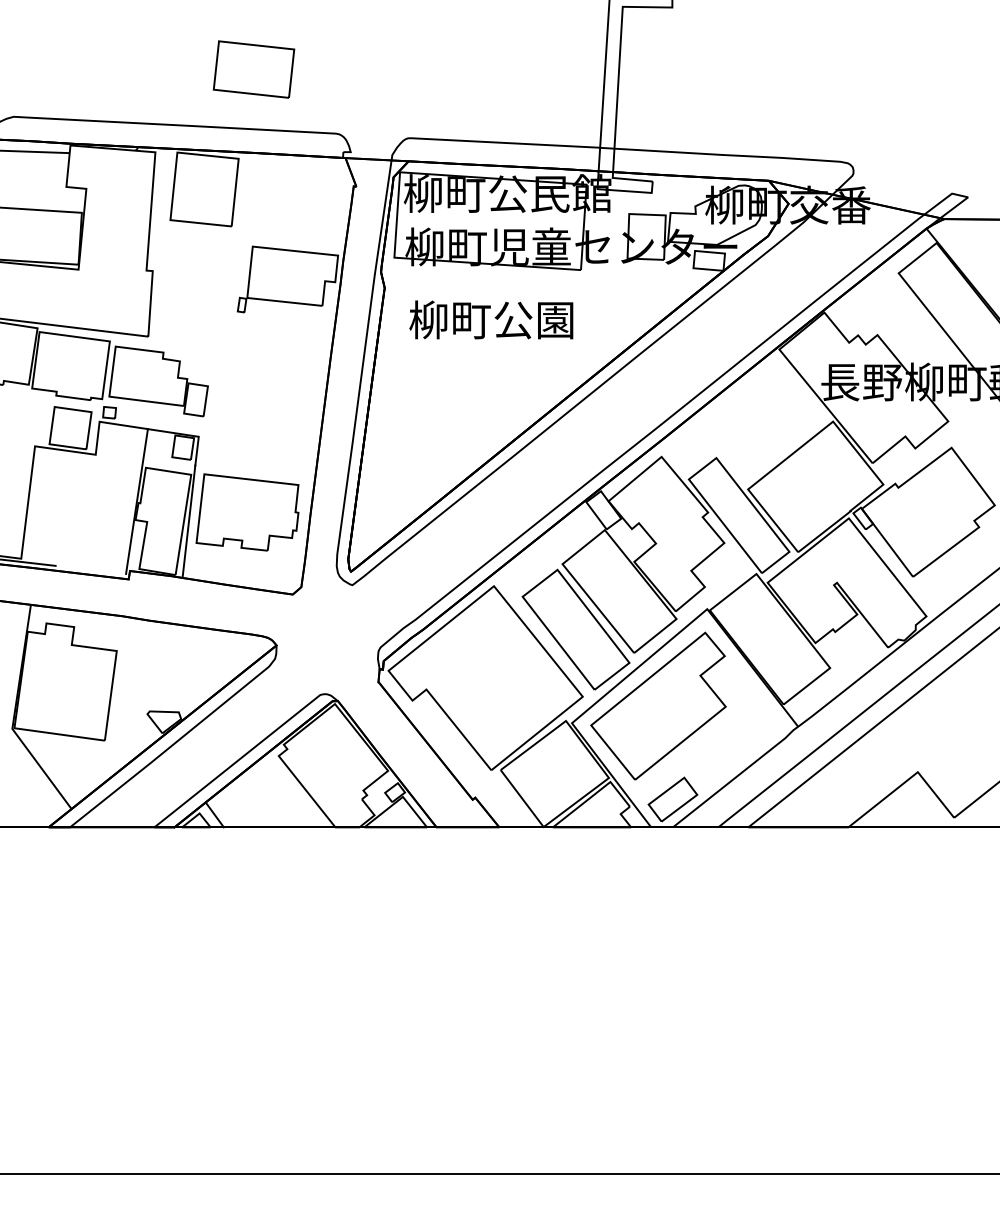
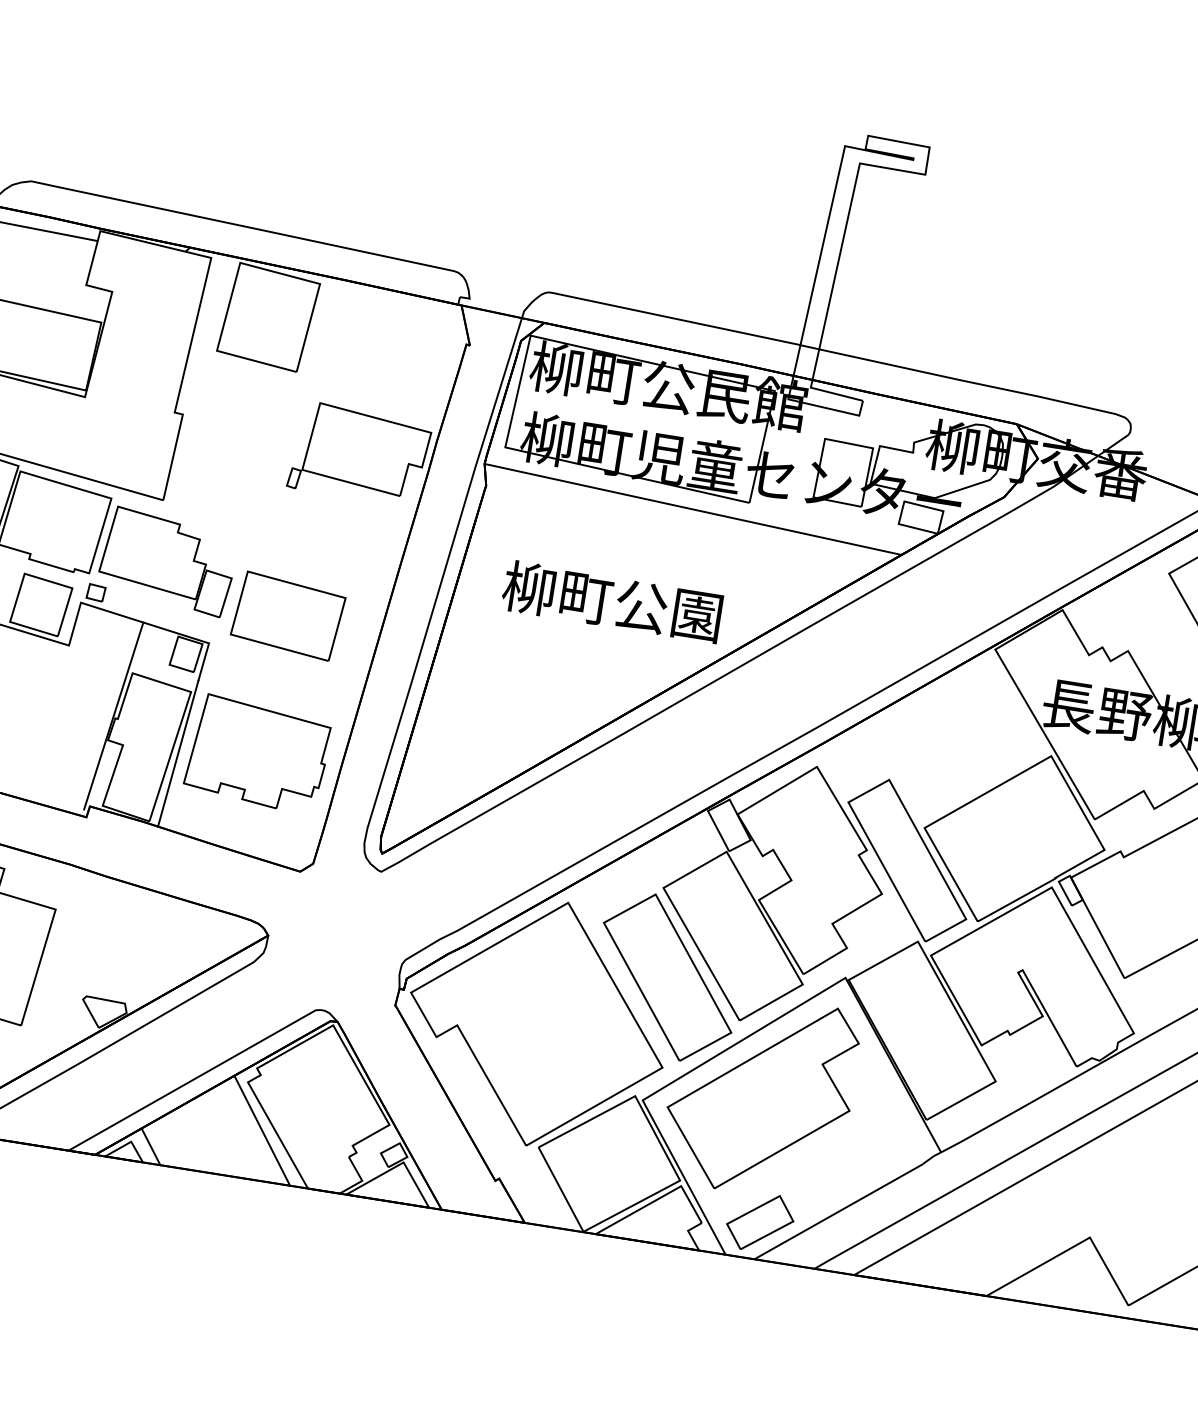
part: (253, 69) -> (287, 616), moved
line: (540, 281) -> (693, 509), added
text: (491, 319) -> (612, 601), moved
line: (294, 789) -> (261, 1129), added

